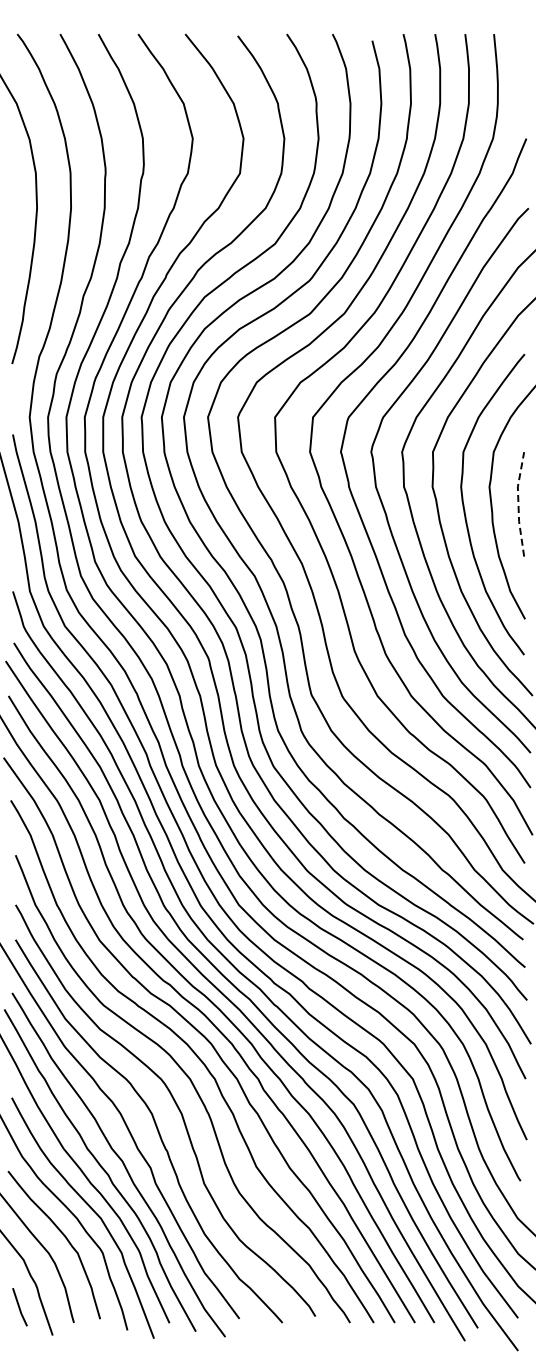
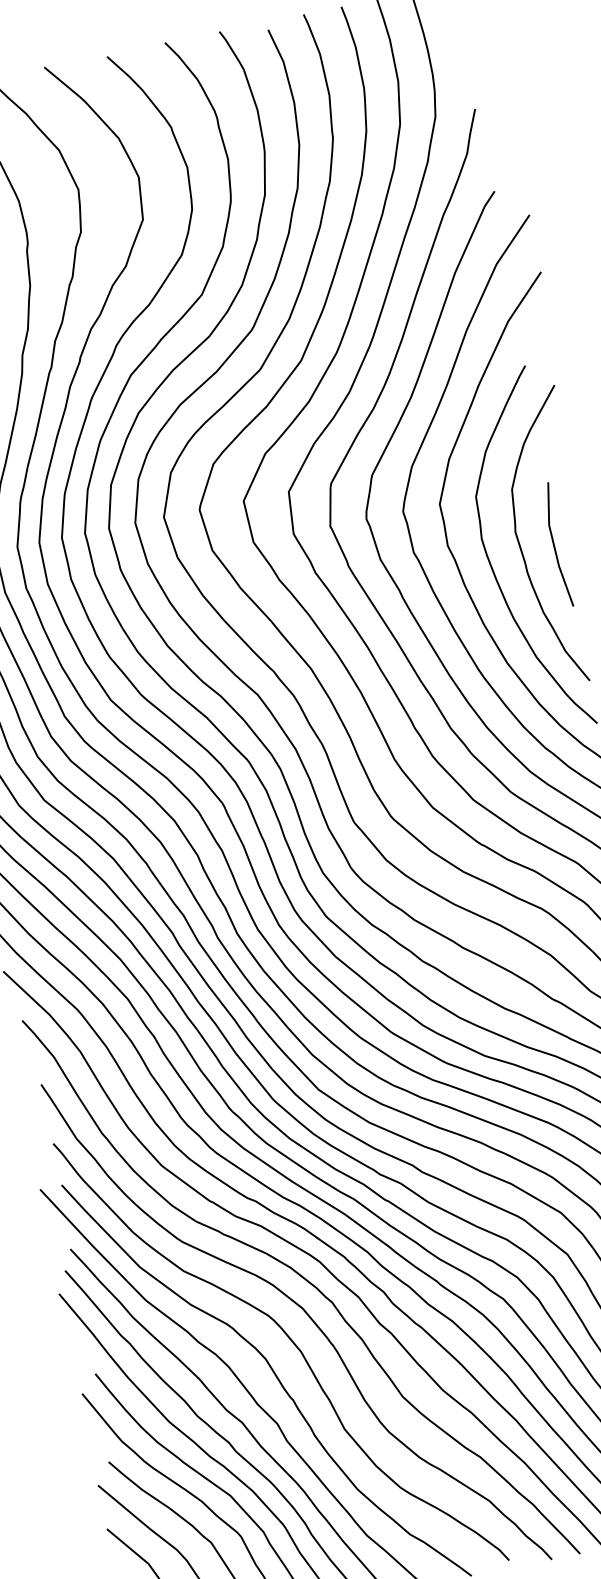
line: (518, 503) -> (553, 544), dashed -> solid

